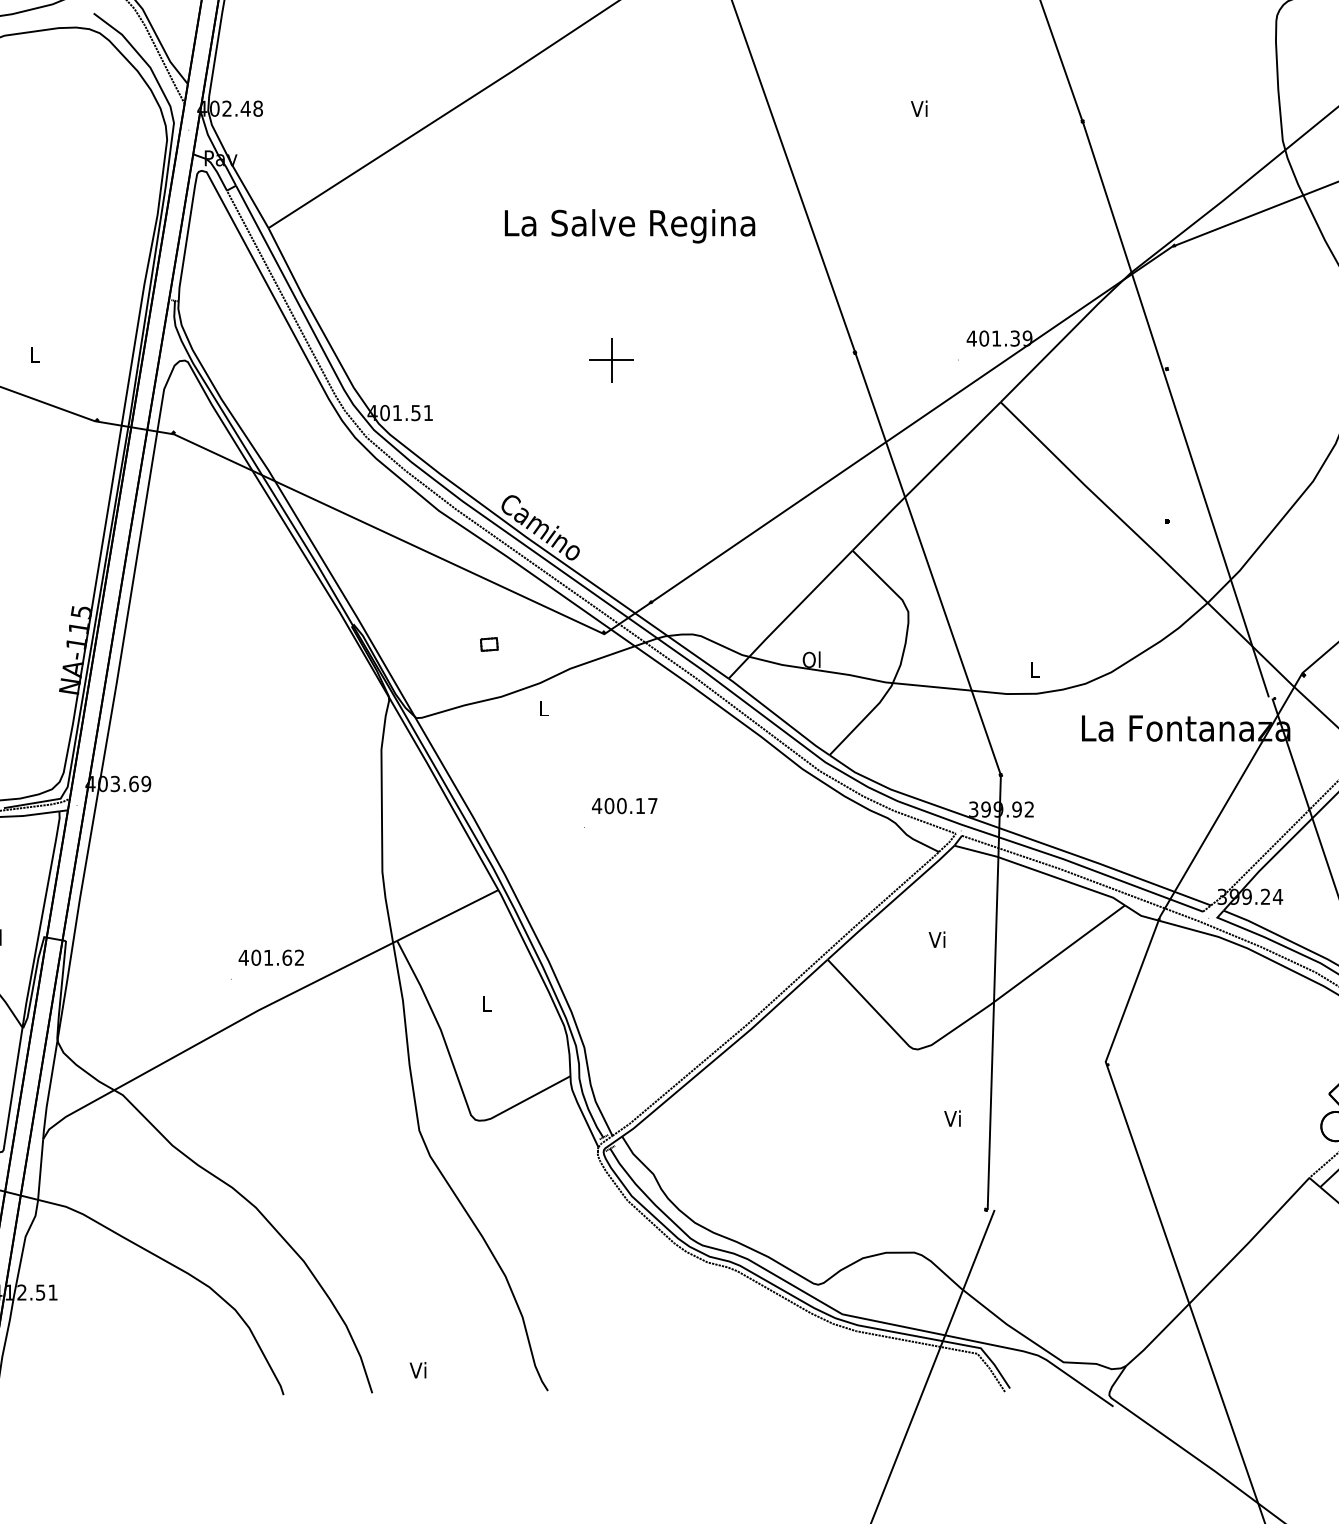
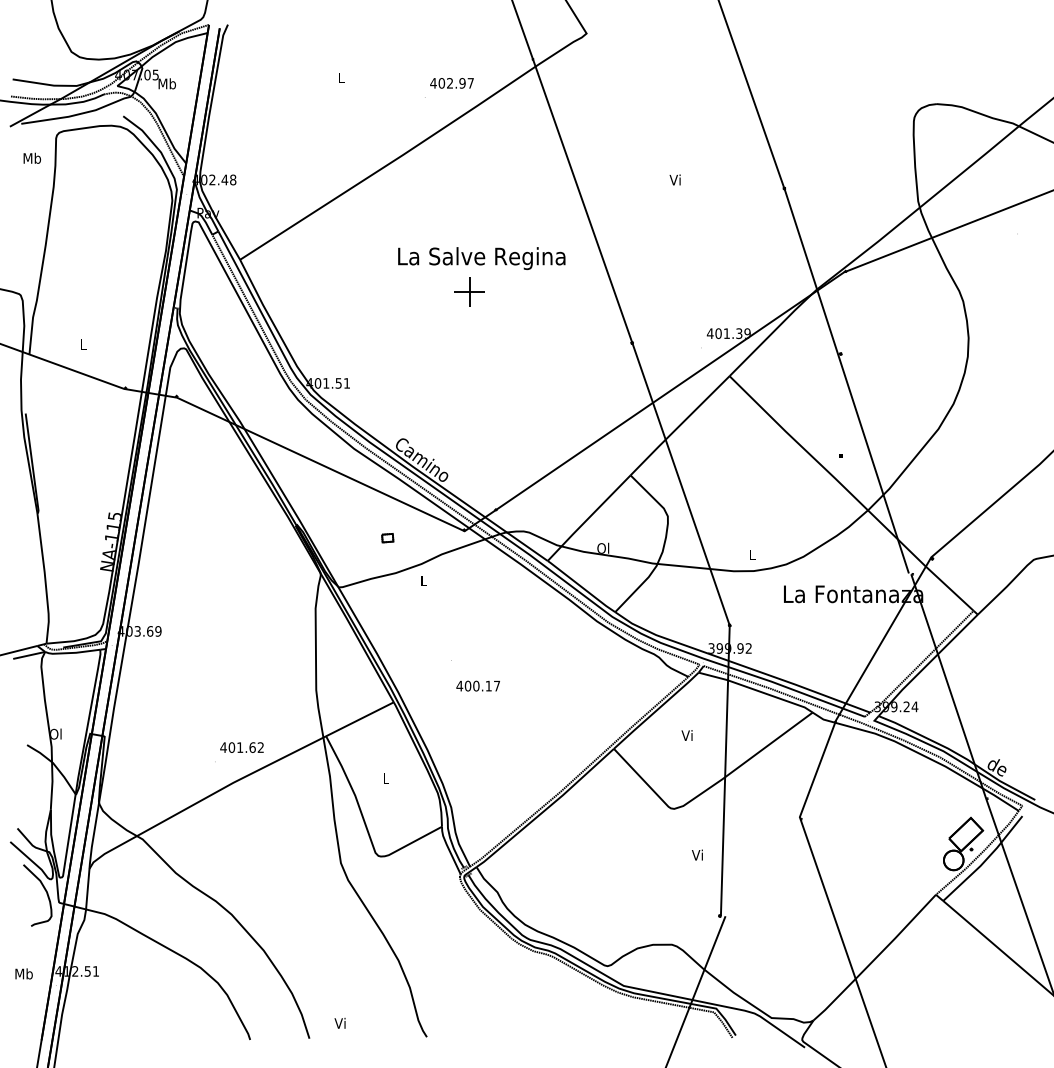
part: (611, 359) -> (469, 291), moved
text: (623, 805) -> (477, 685), moved

